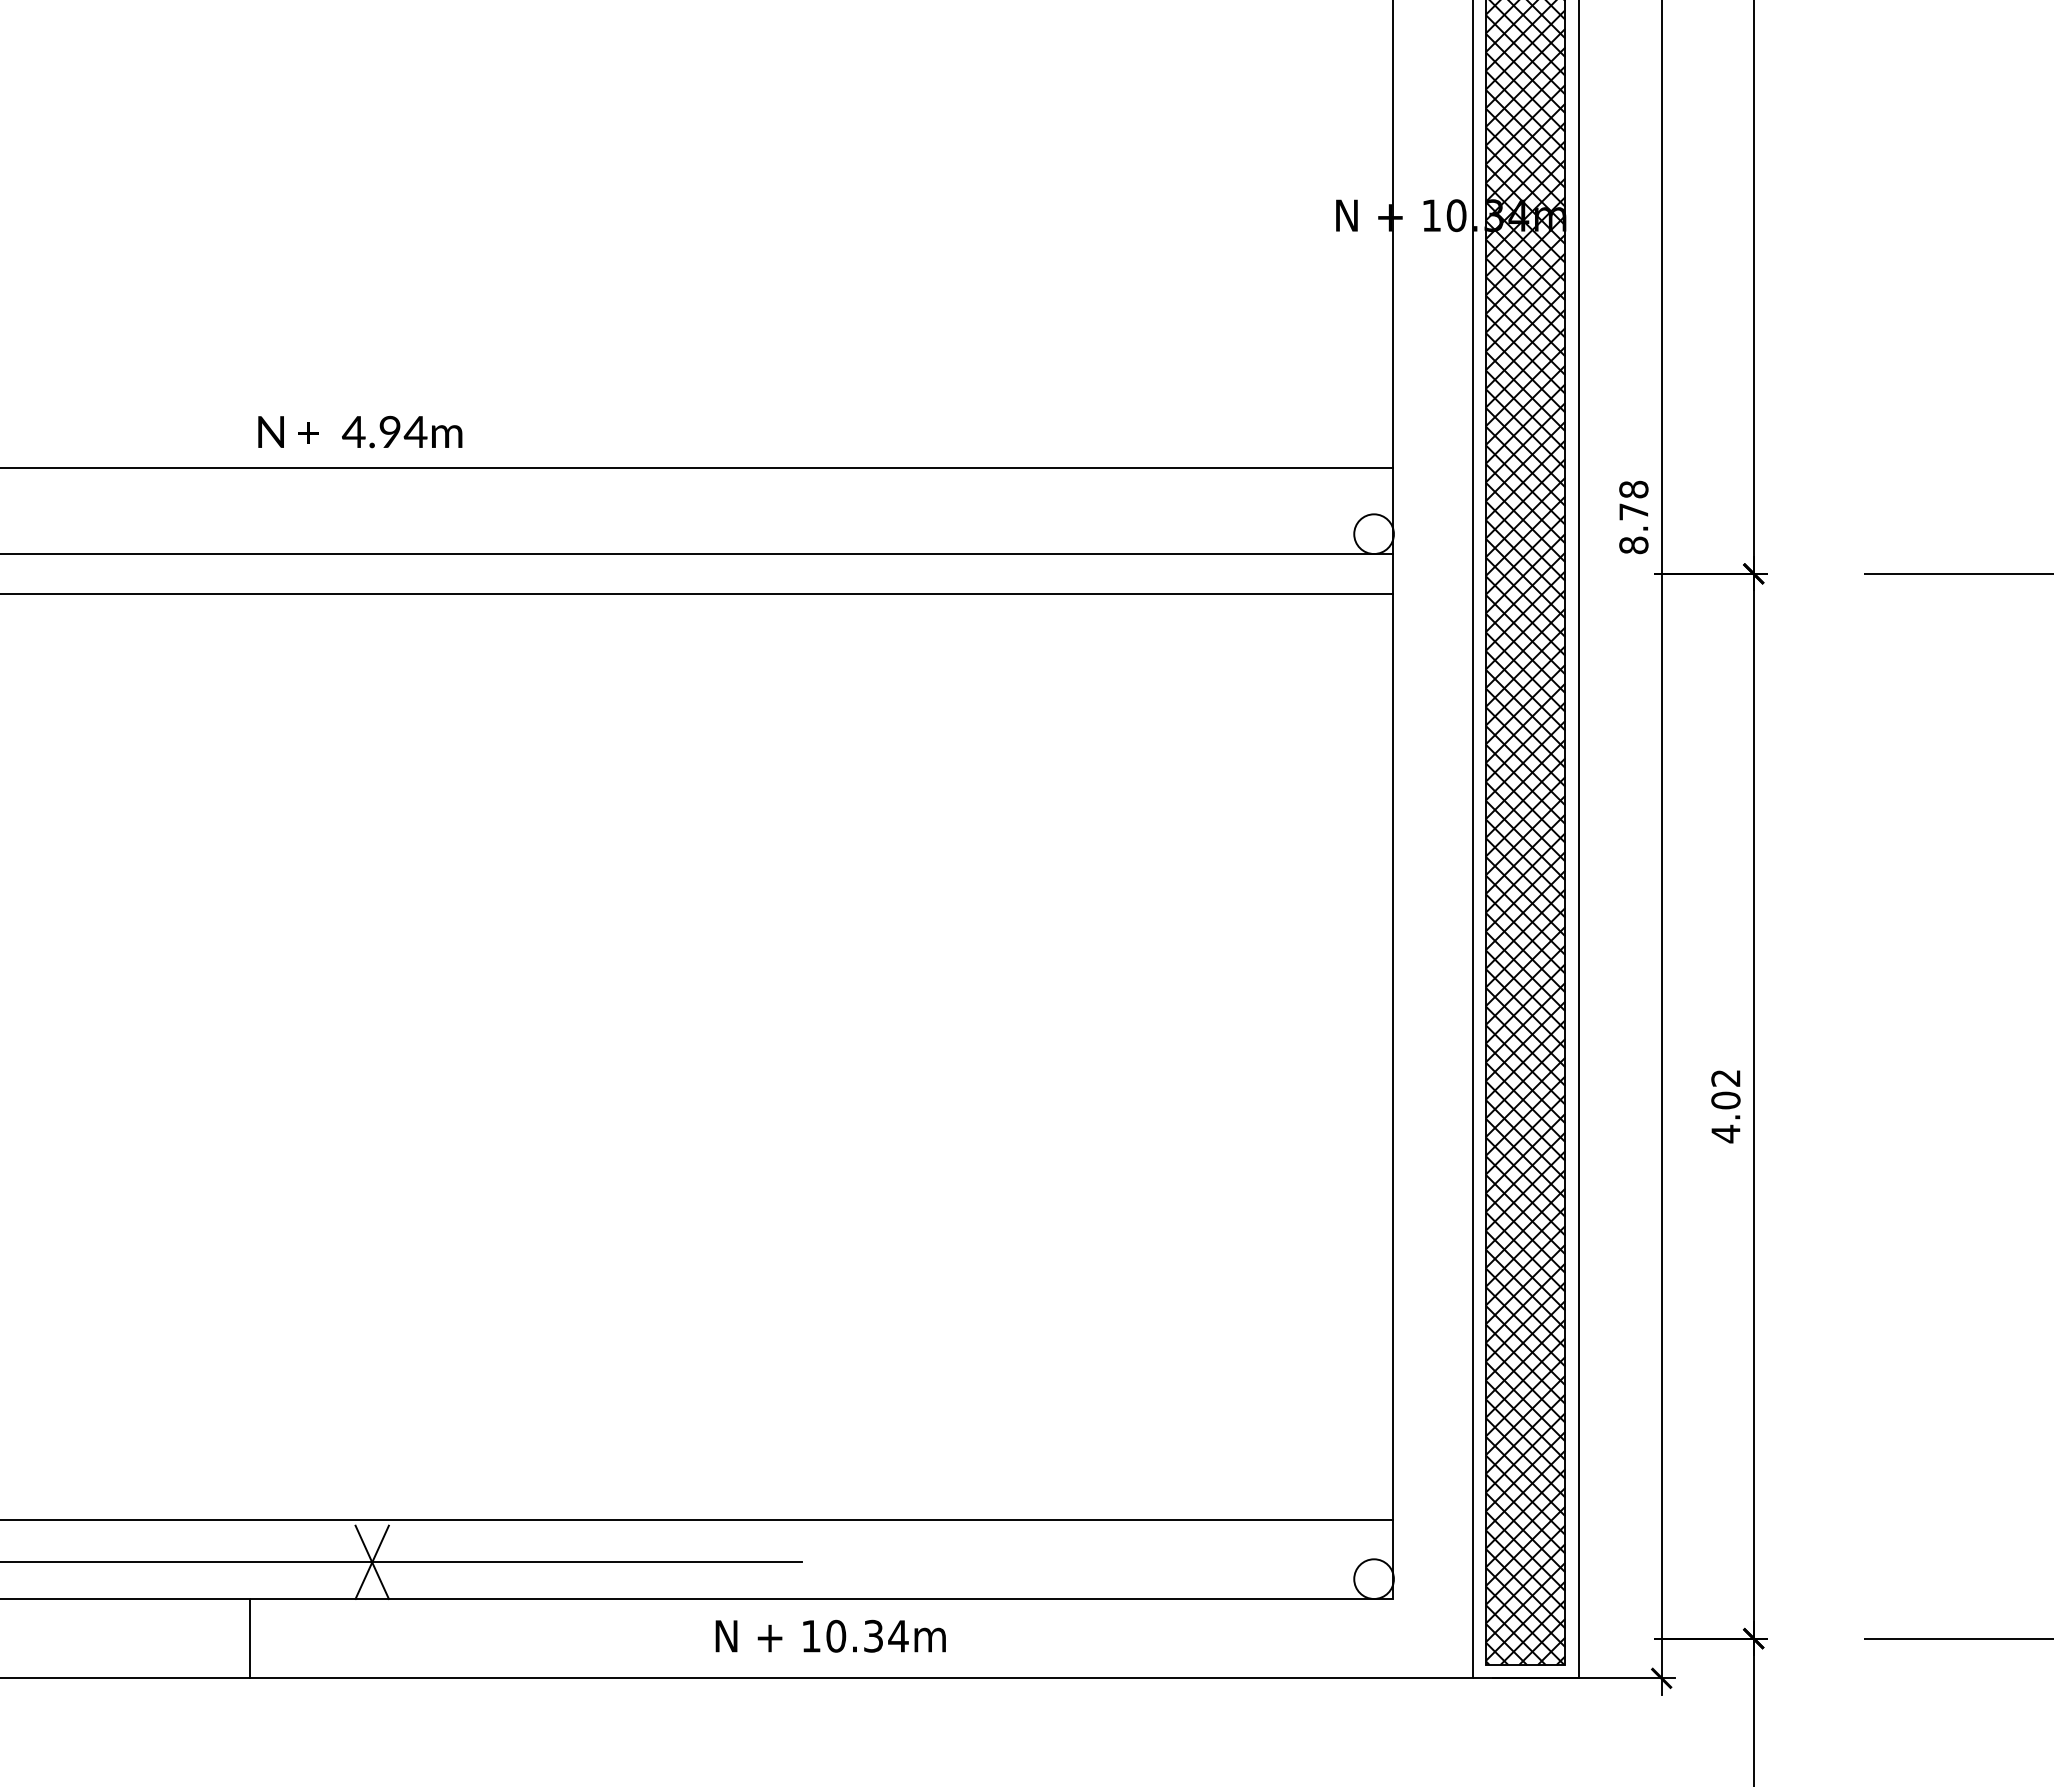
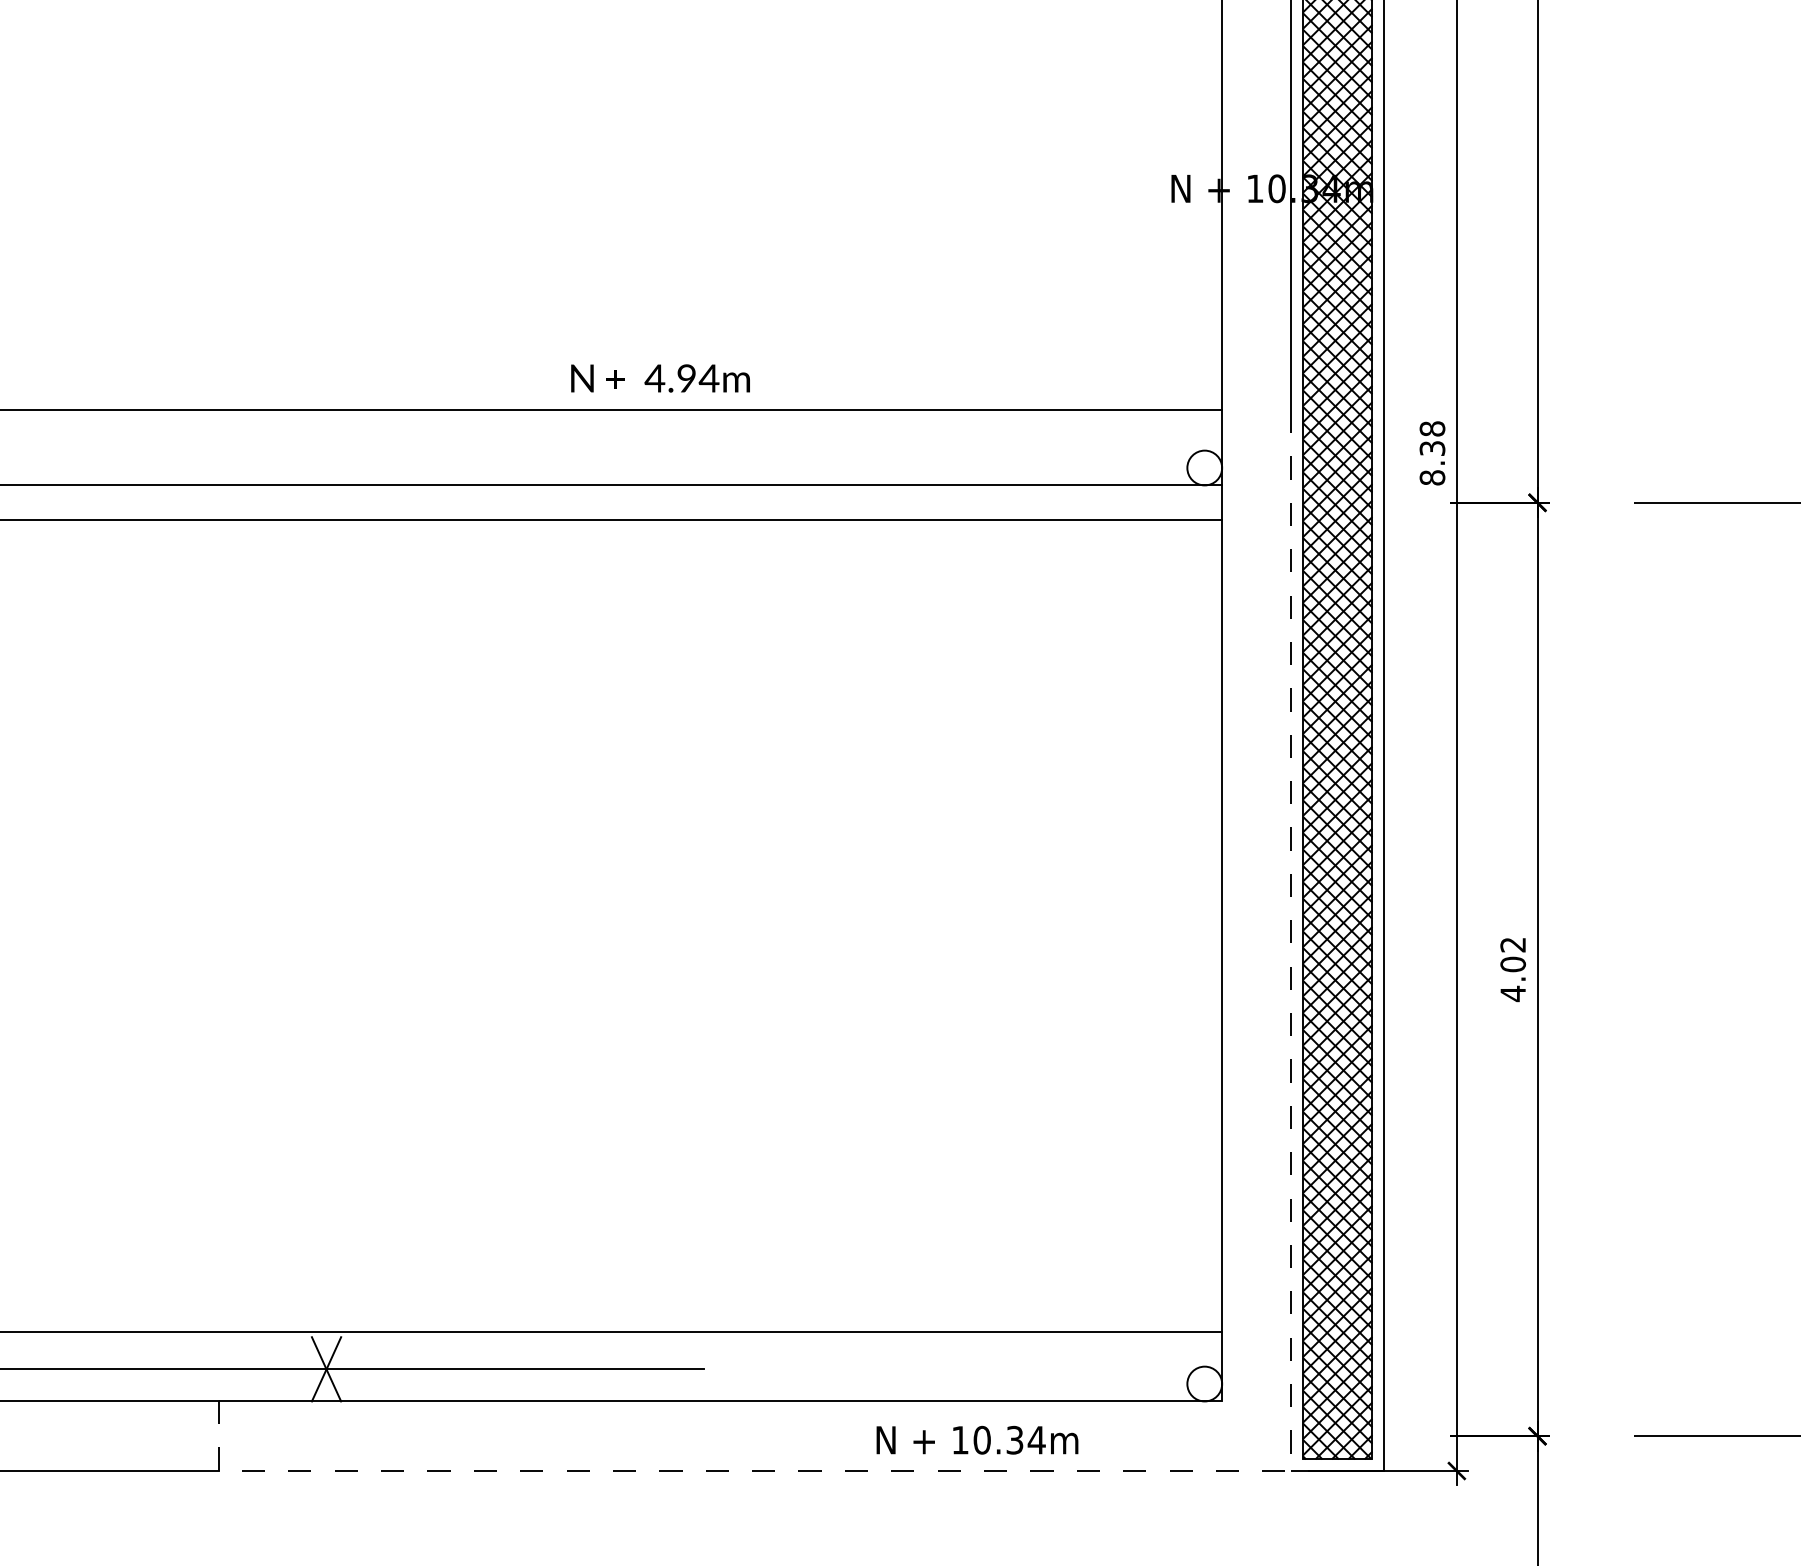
text: (360, 431) -> (660, 378), moved
text: (1633, 511) -> (1432, 448), 8.78 -> 8.38
text: (830, 1635) -> (977, 1439), moved
line: (1425, 1678) -> (1249, 1471), solid -> dashed

